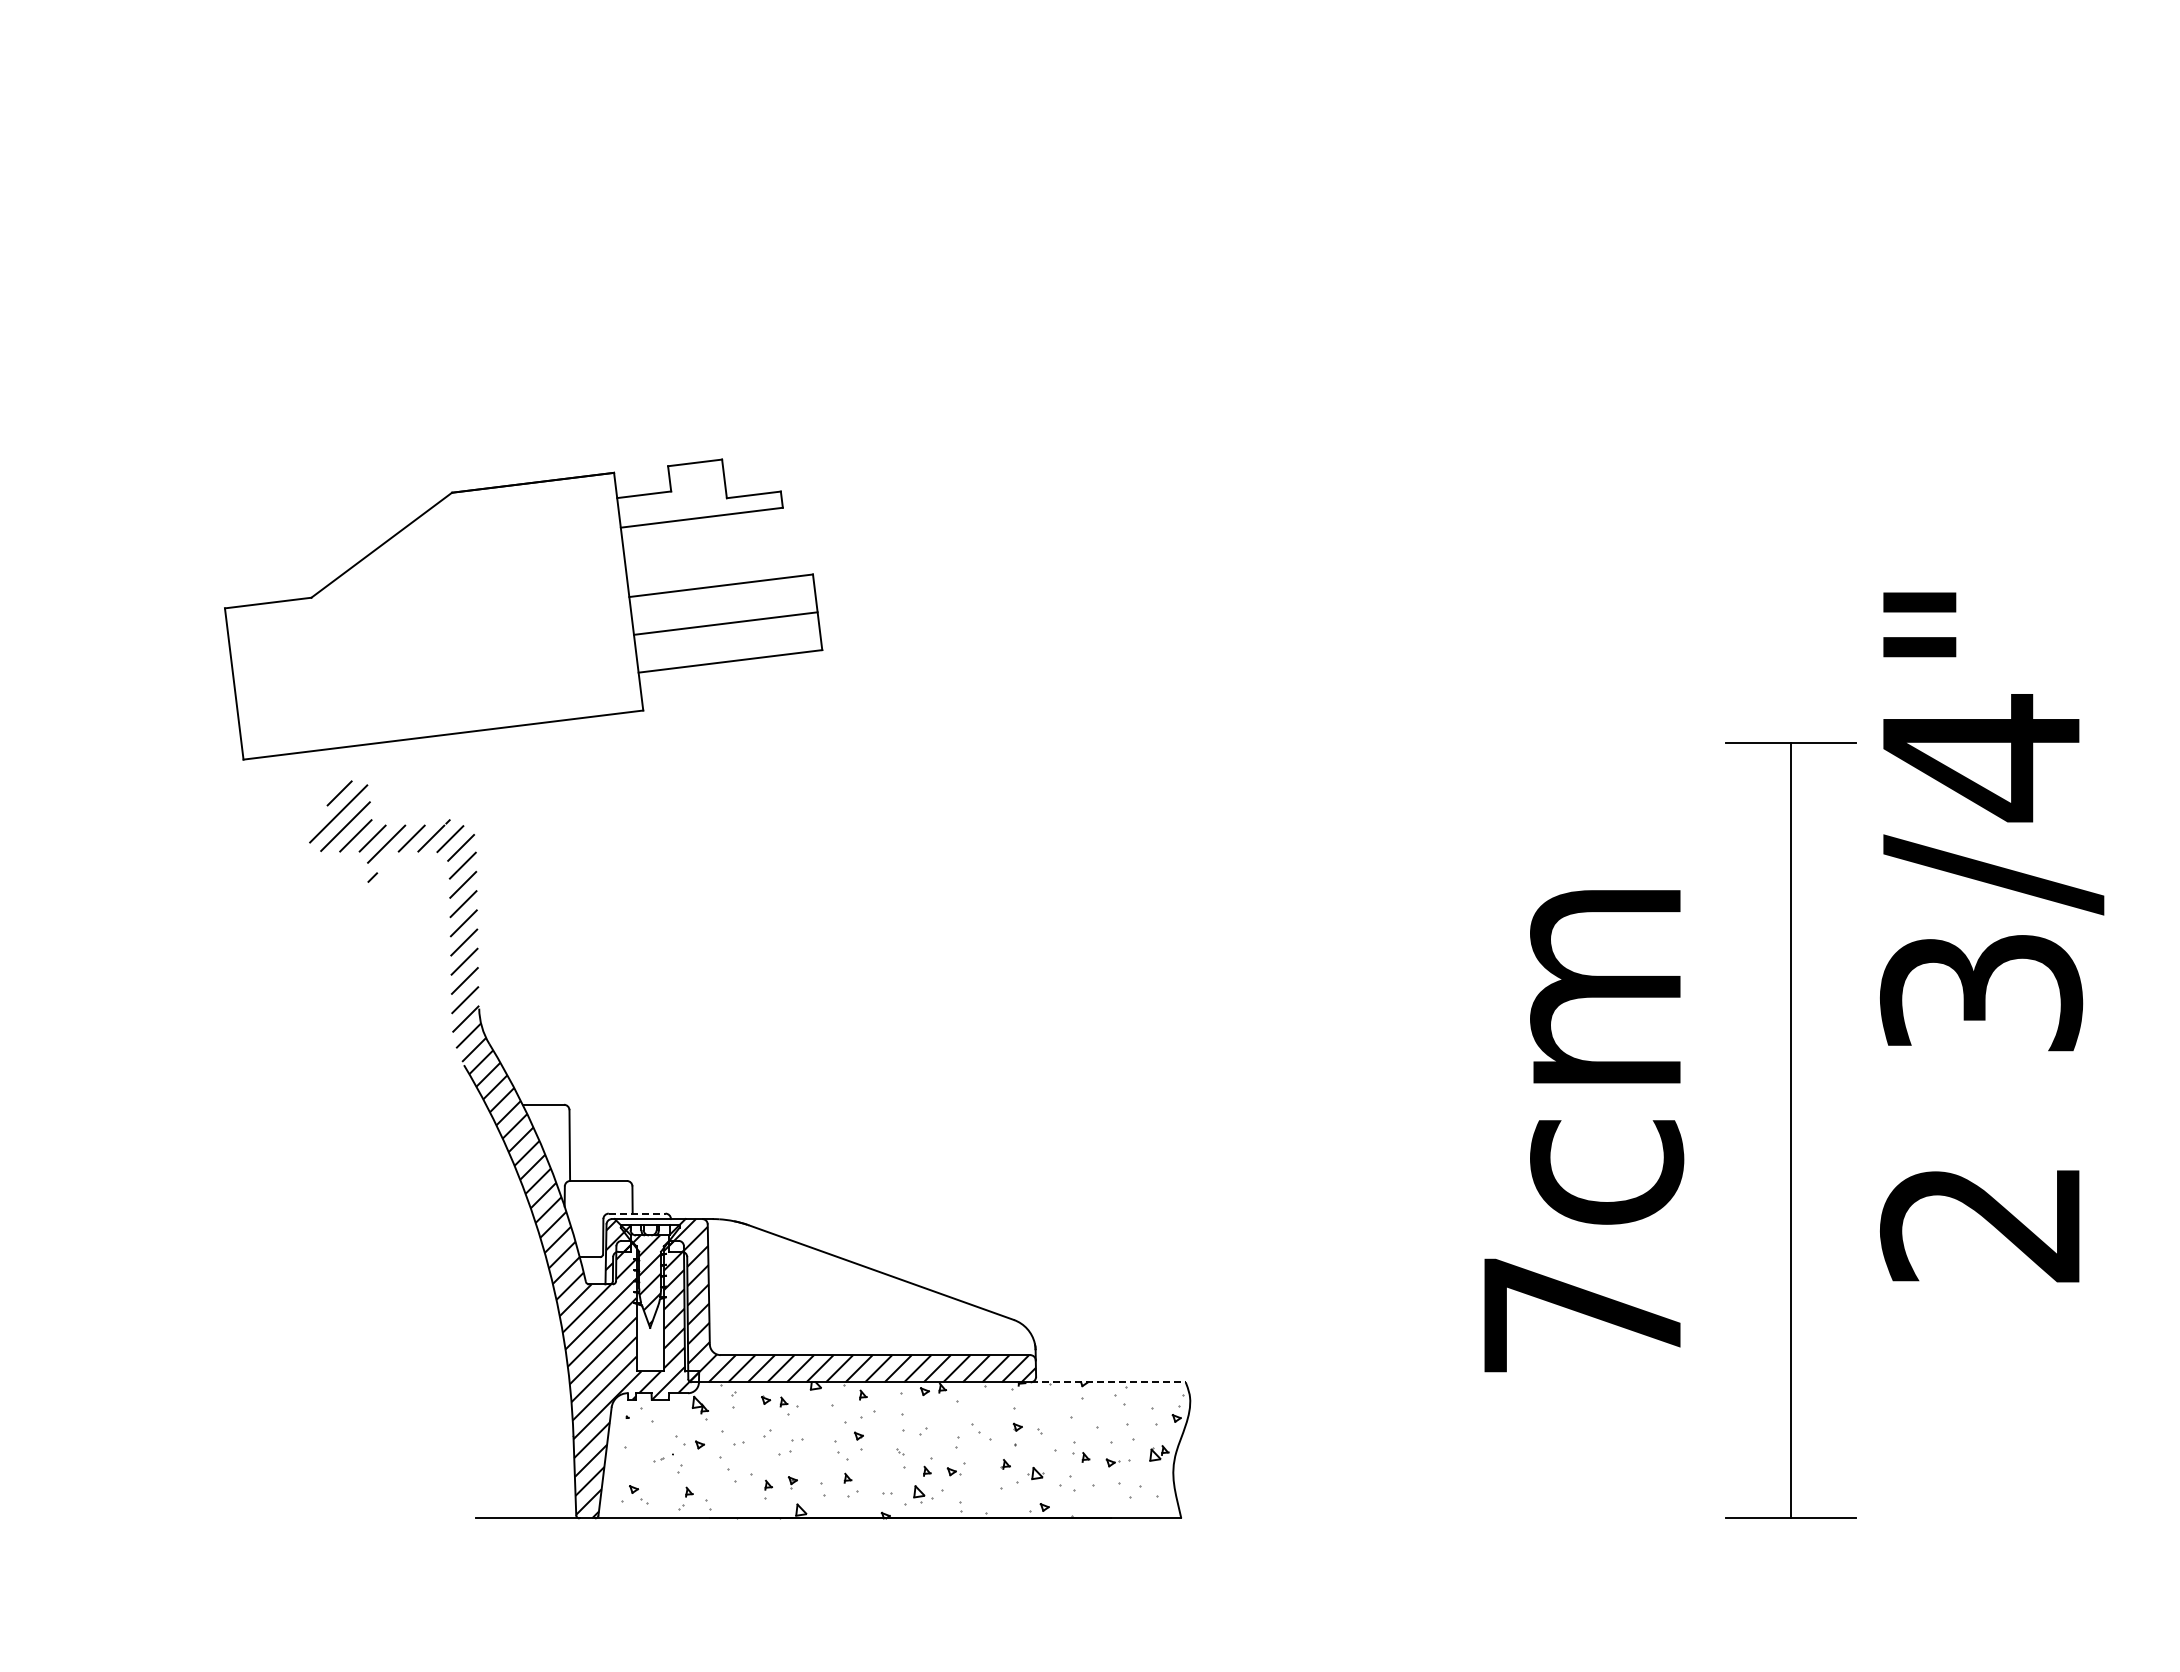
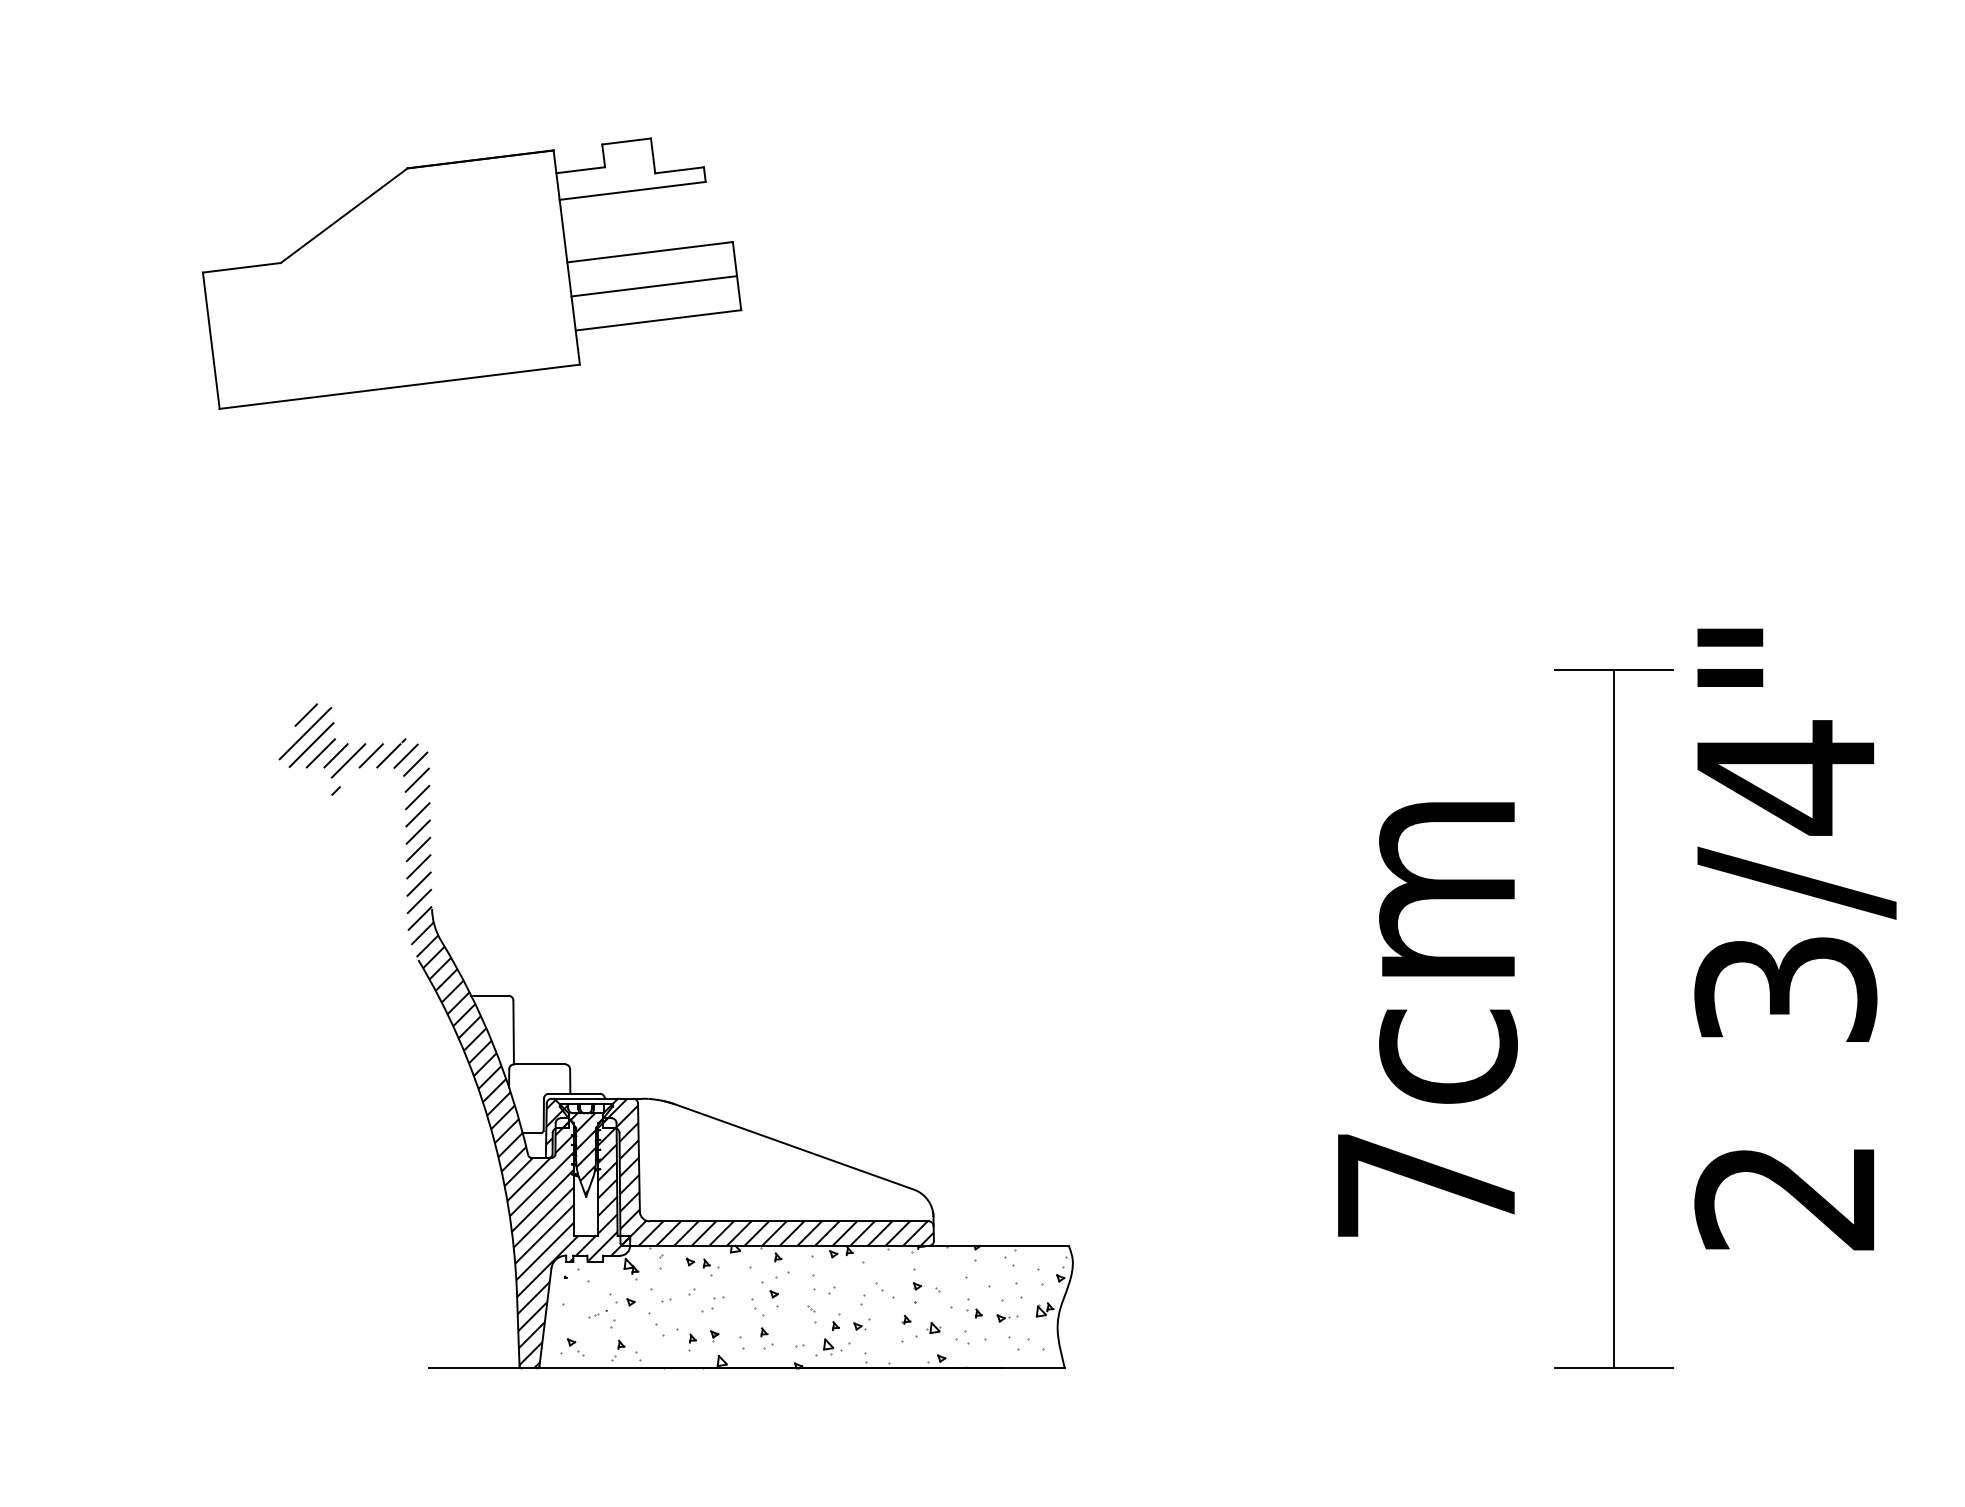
part: (523, 609) -> (471, 273), moved
text: (1992, 937) -> (1795, 939), moved
line: (637, 1213) -> (574, 1093), dashed -> solid
line: (1108, 1382) -> (999, 1246), dashed -> solid

